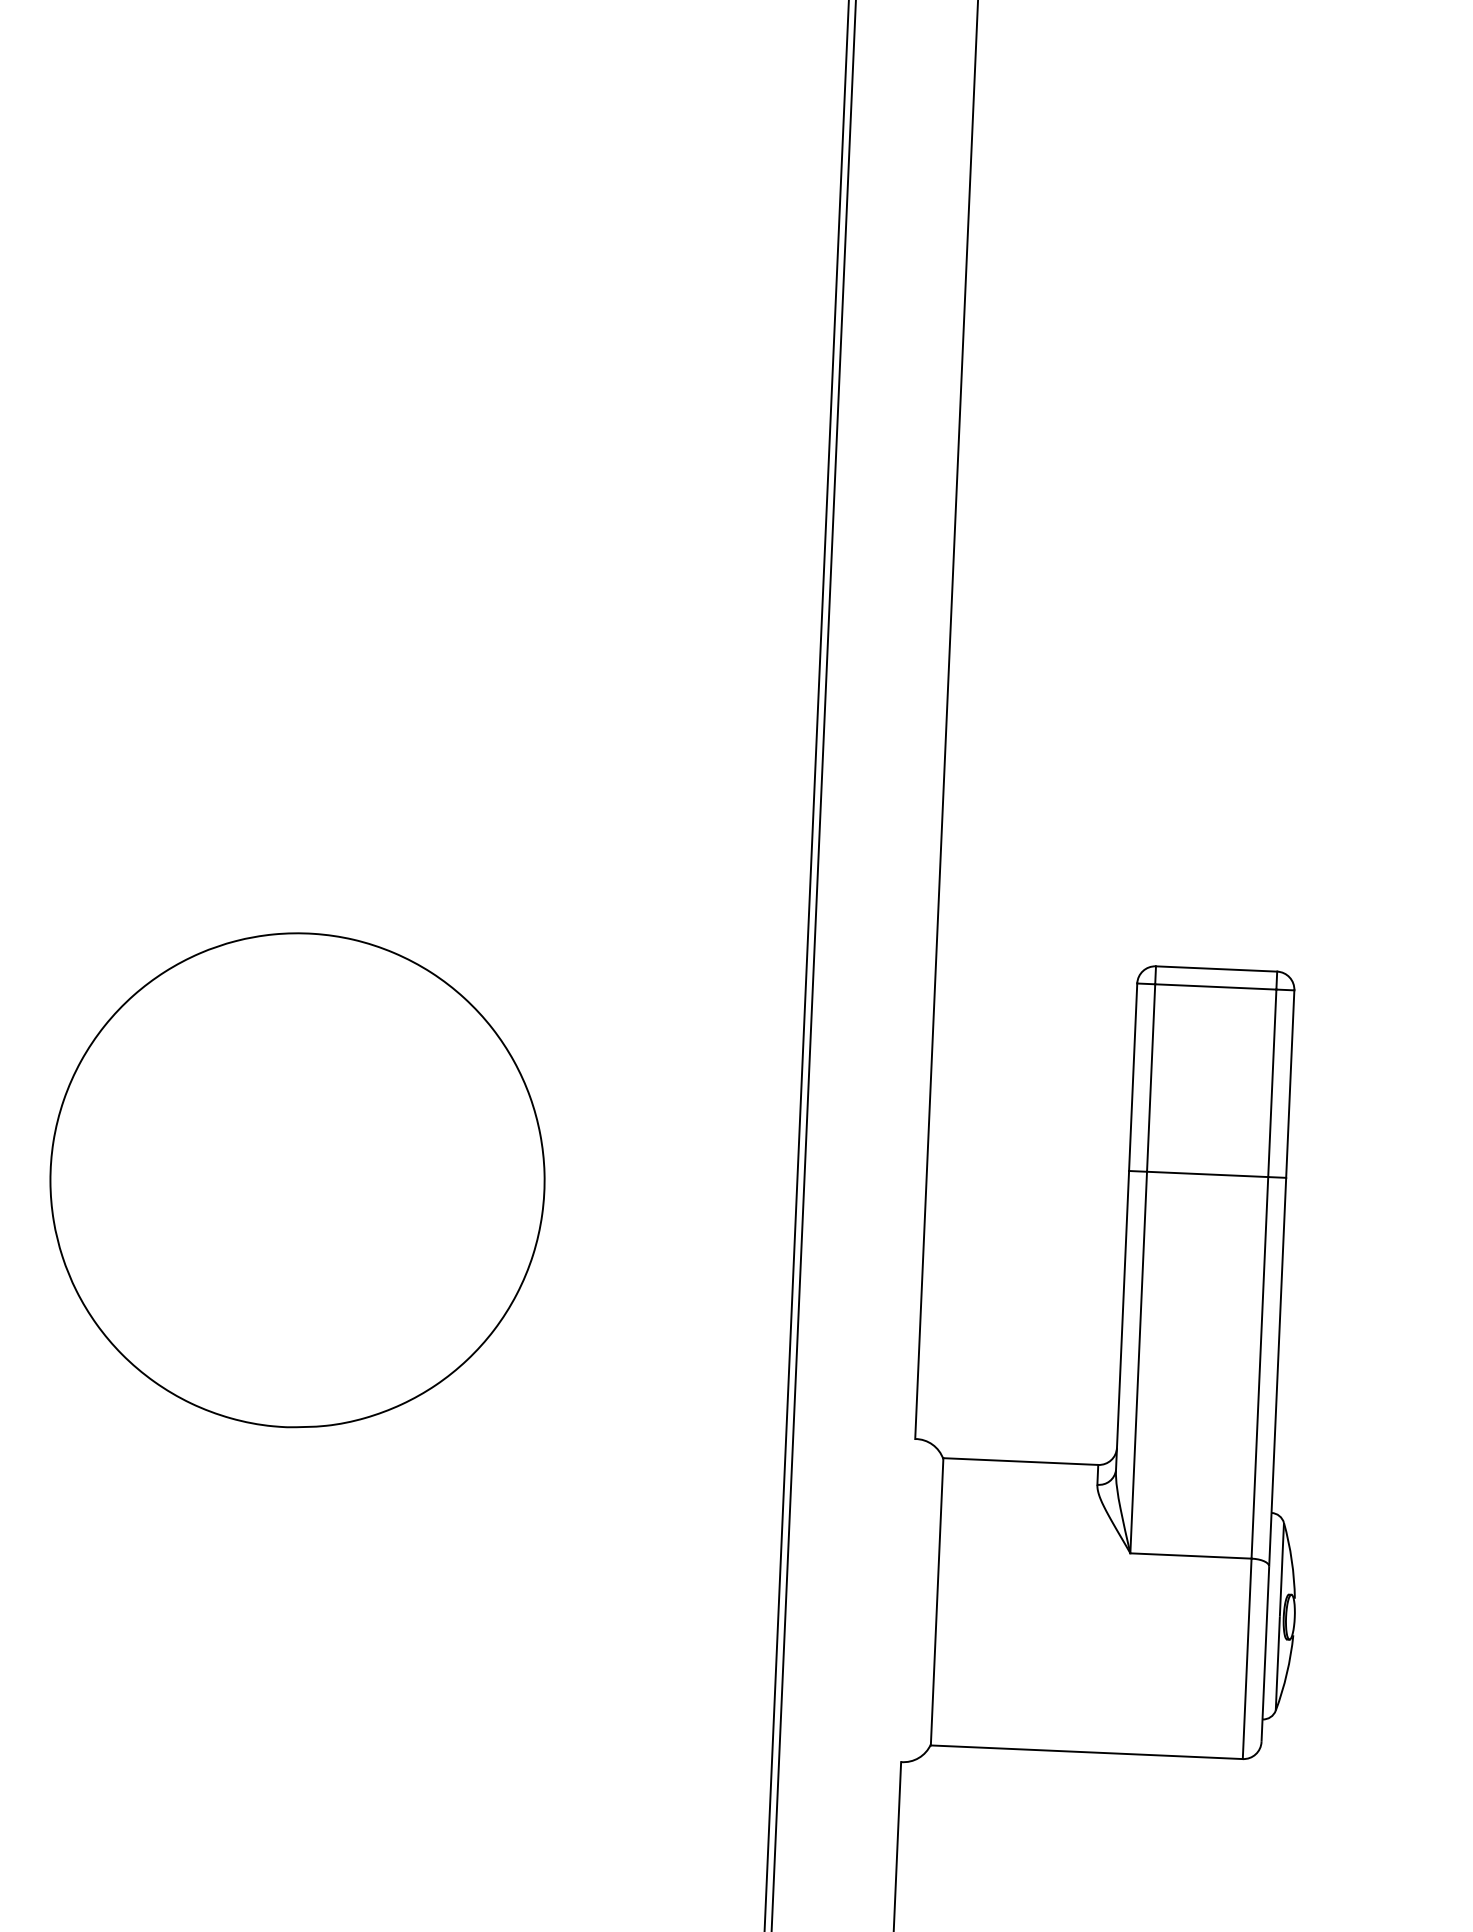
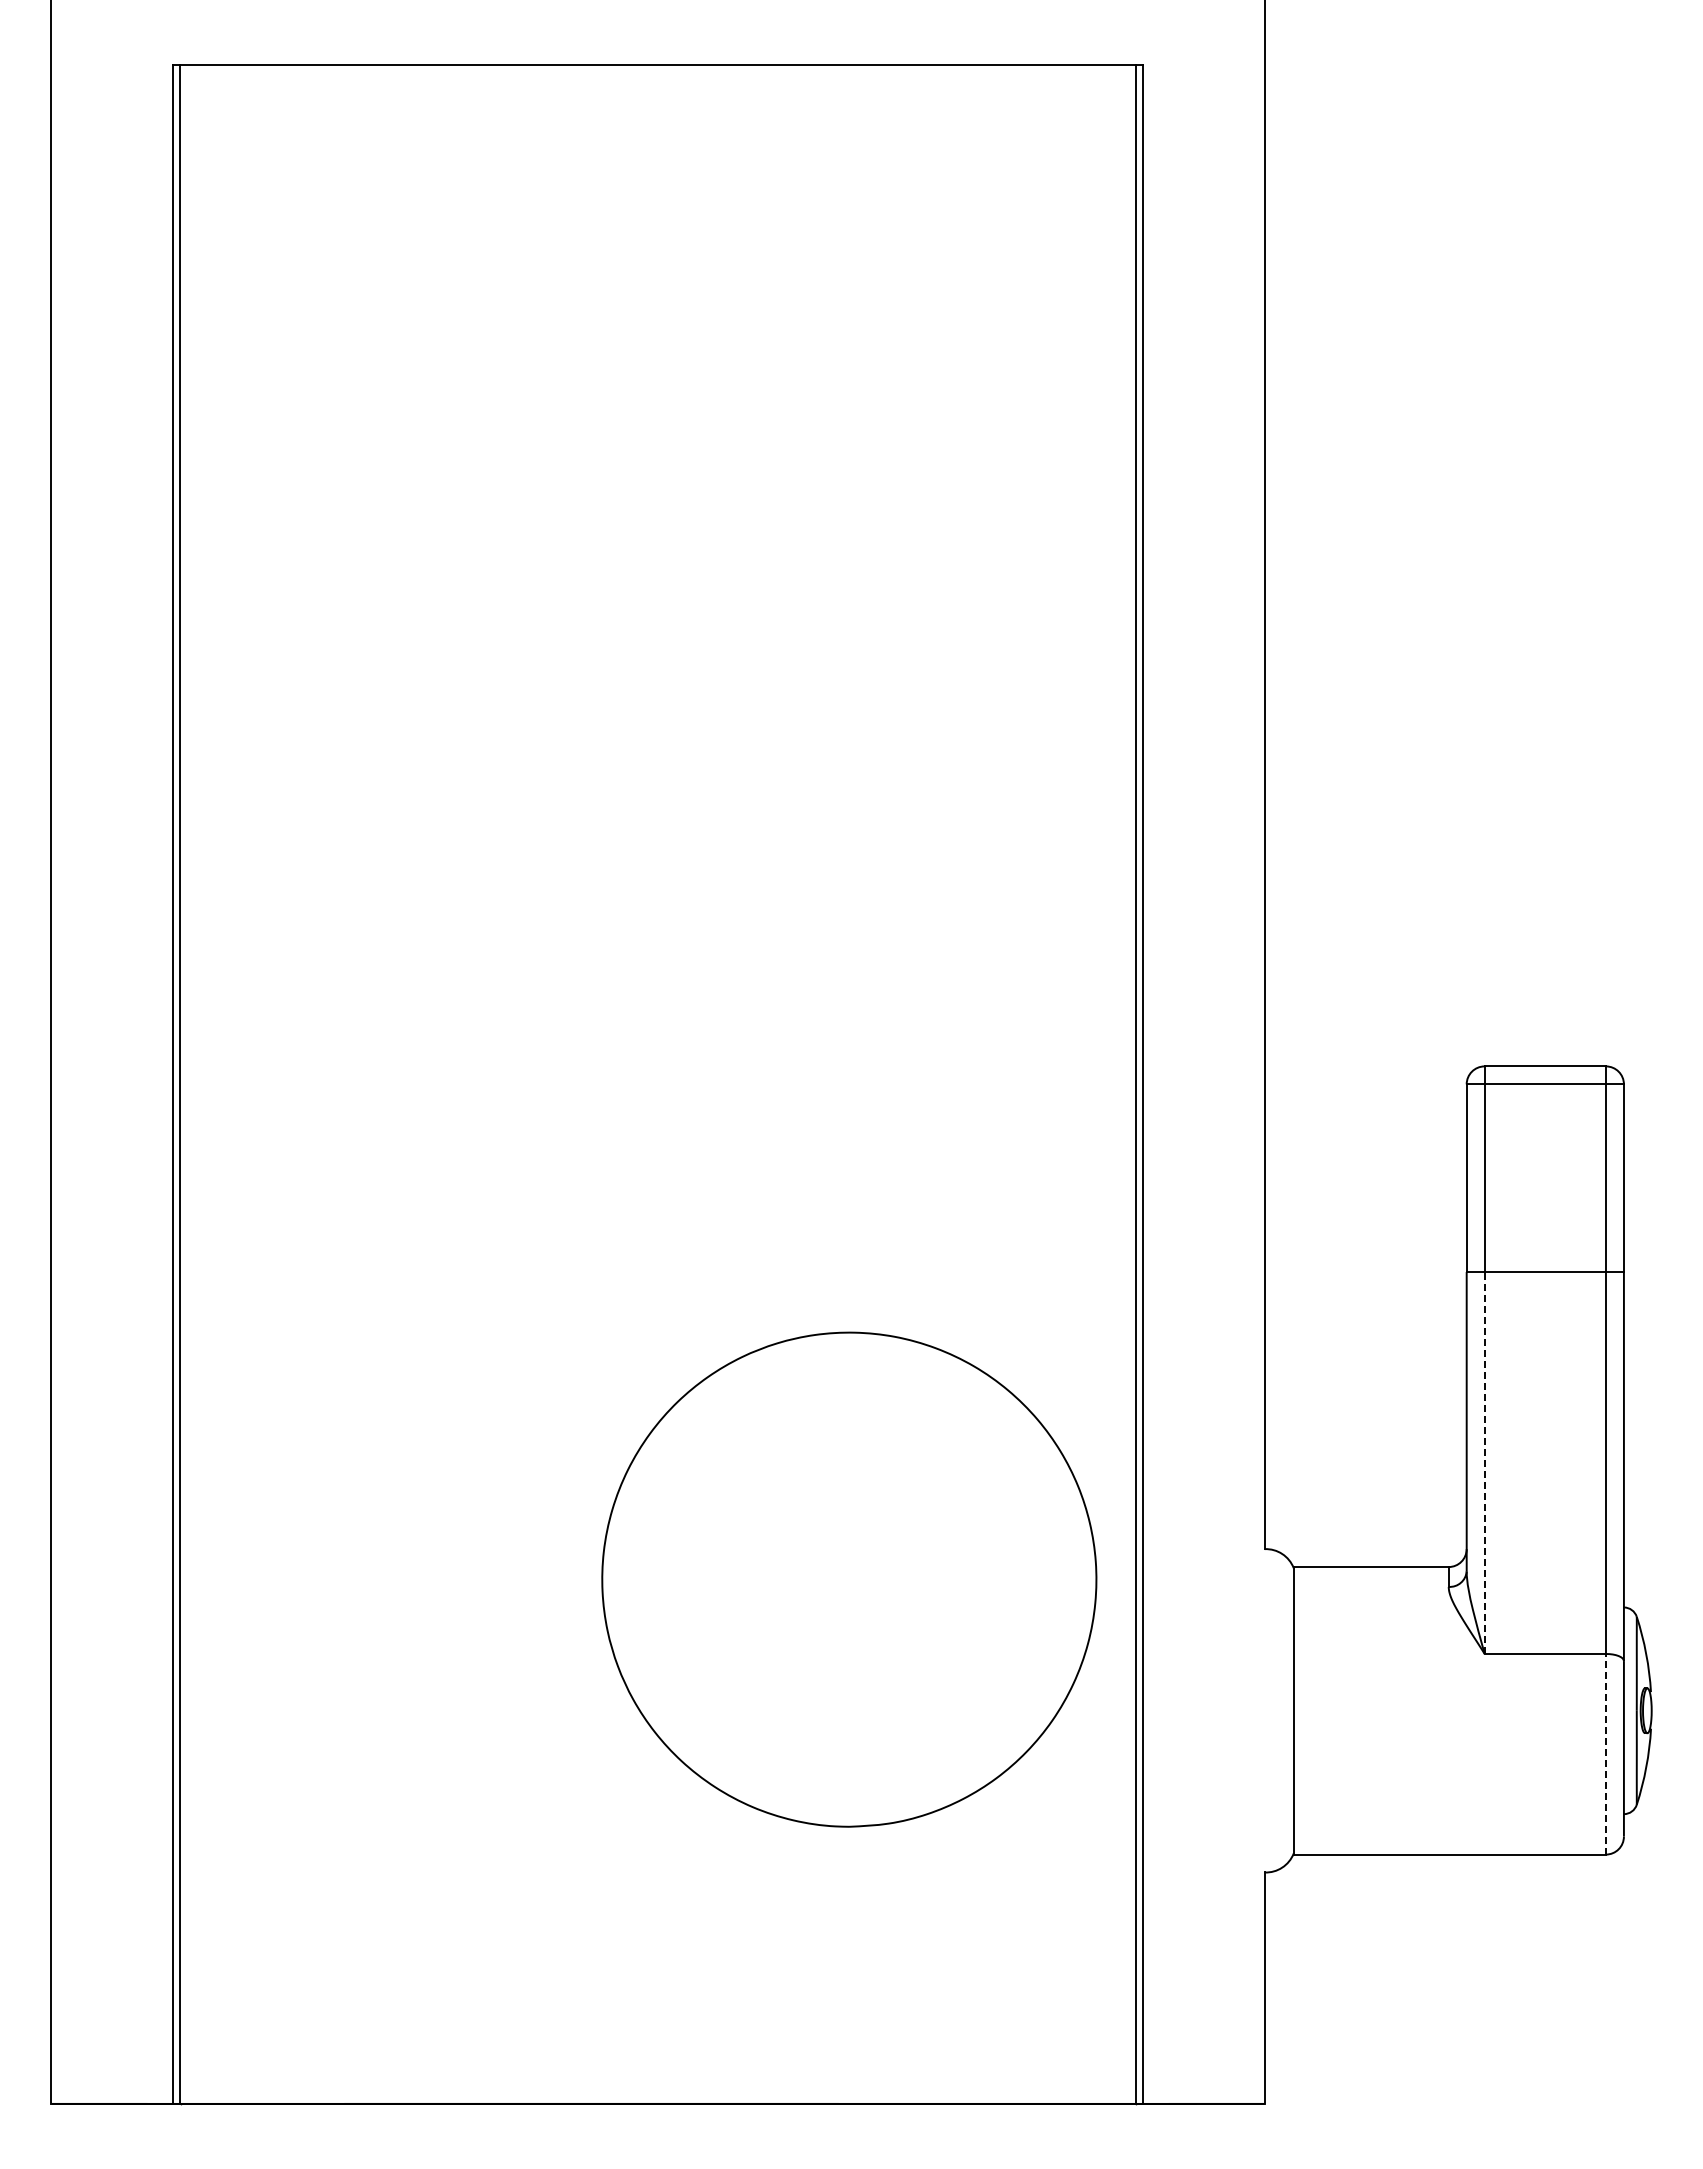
part: (297, 1180) -> (849, 1579), moved
line: (1138, 1363) -> (1484, 1463), solid -> dashed
line: (1246, 1658) -> (1605, 1753), solid -> dashed

